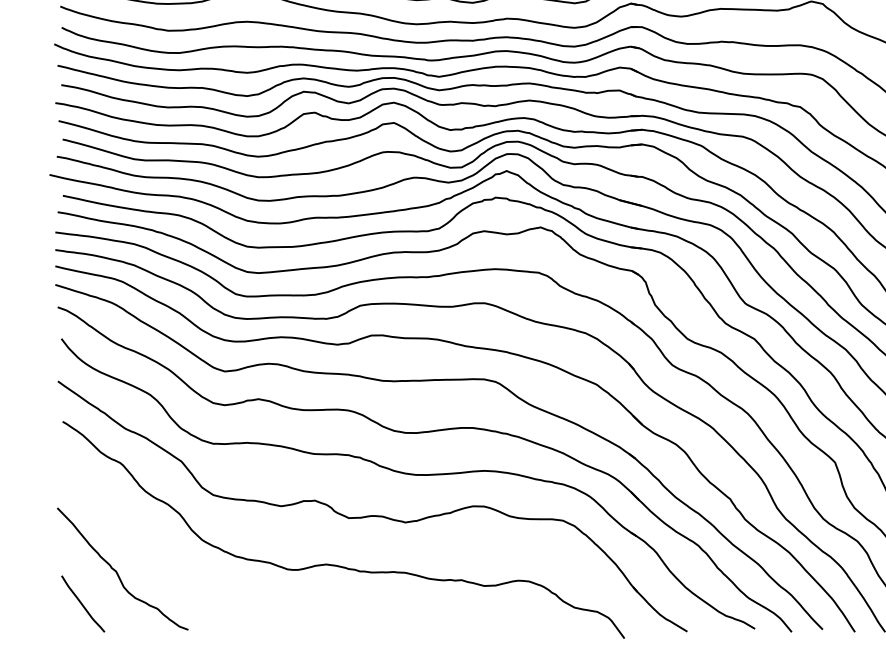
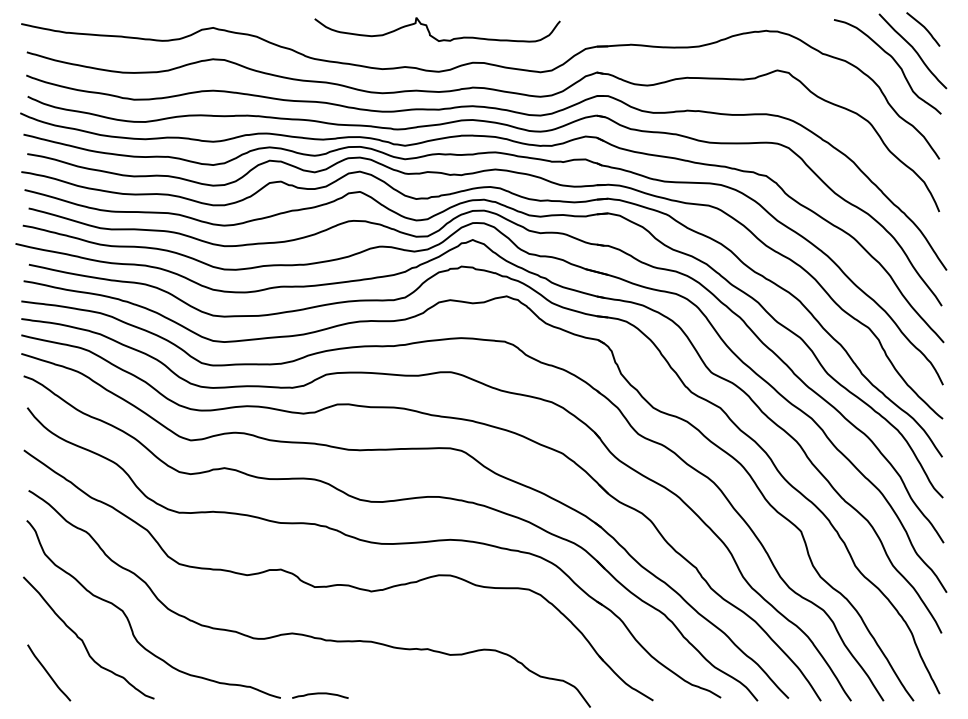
curve: (163, 551) -> (129, 620), added
curve: (354, 625) -> (320, 694), added

